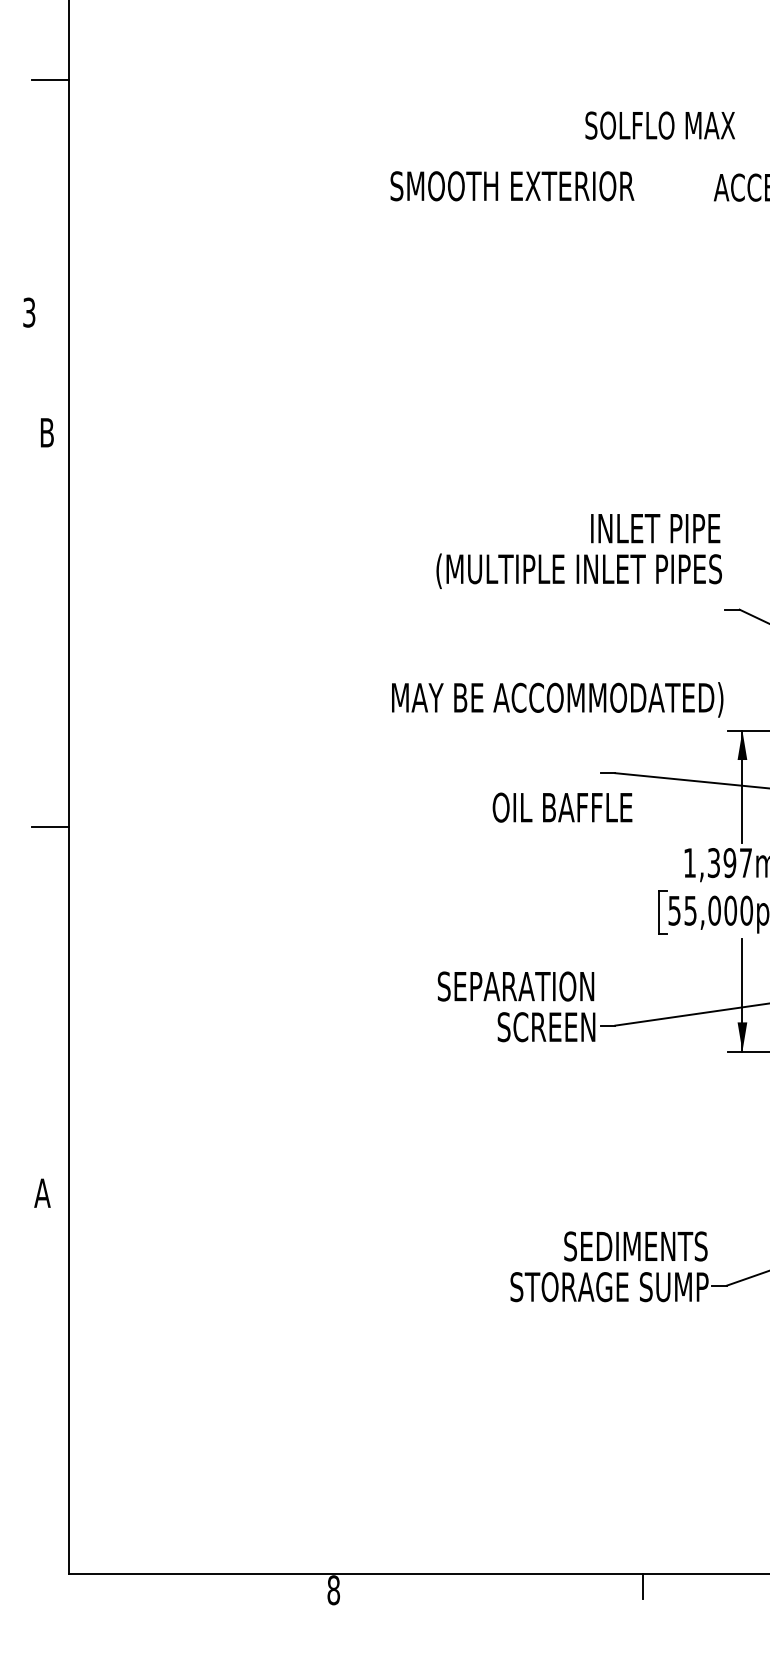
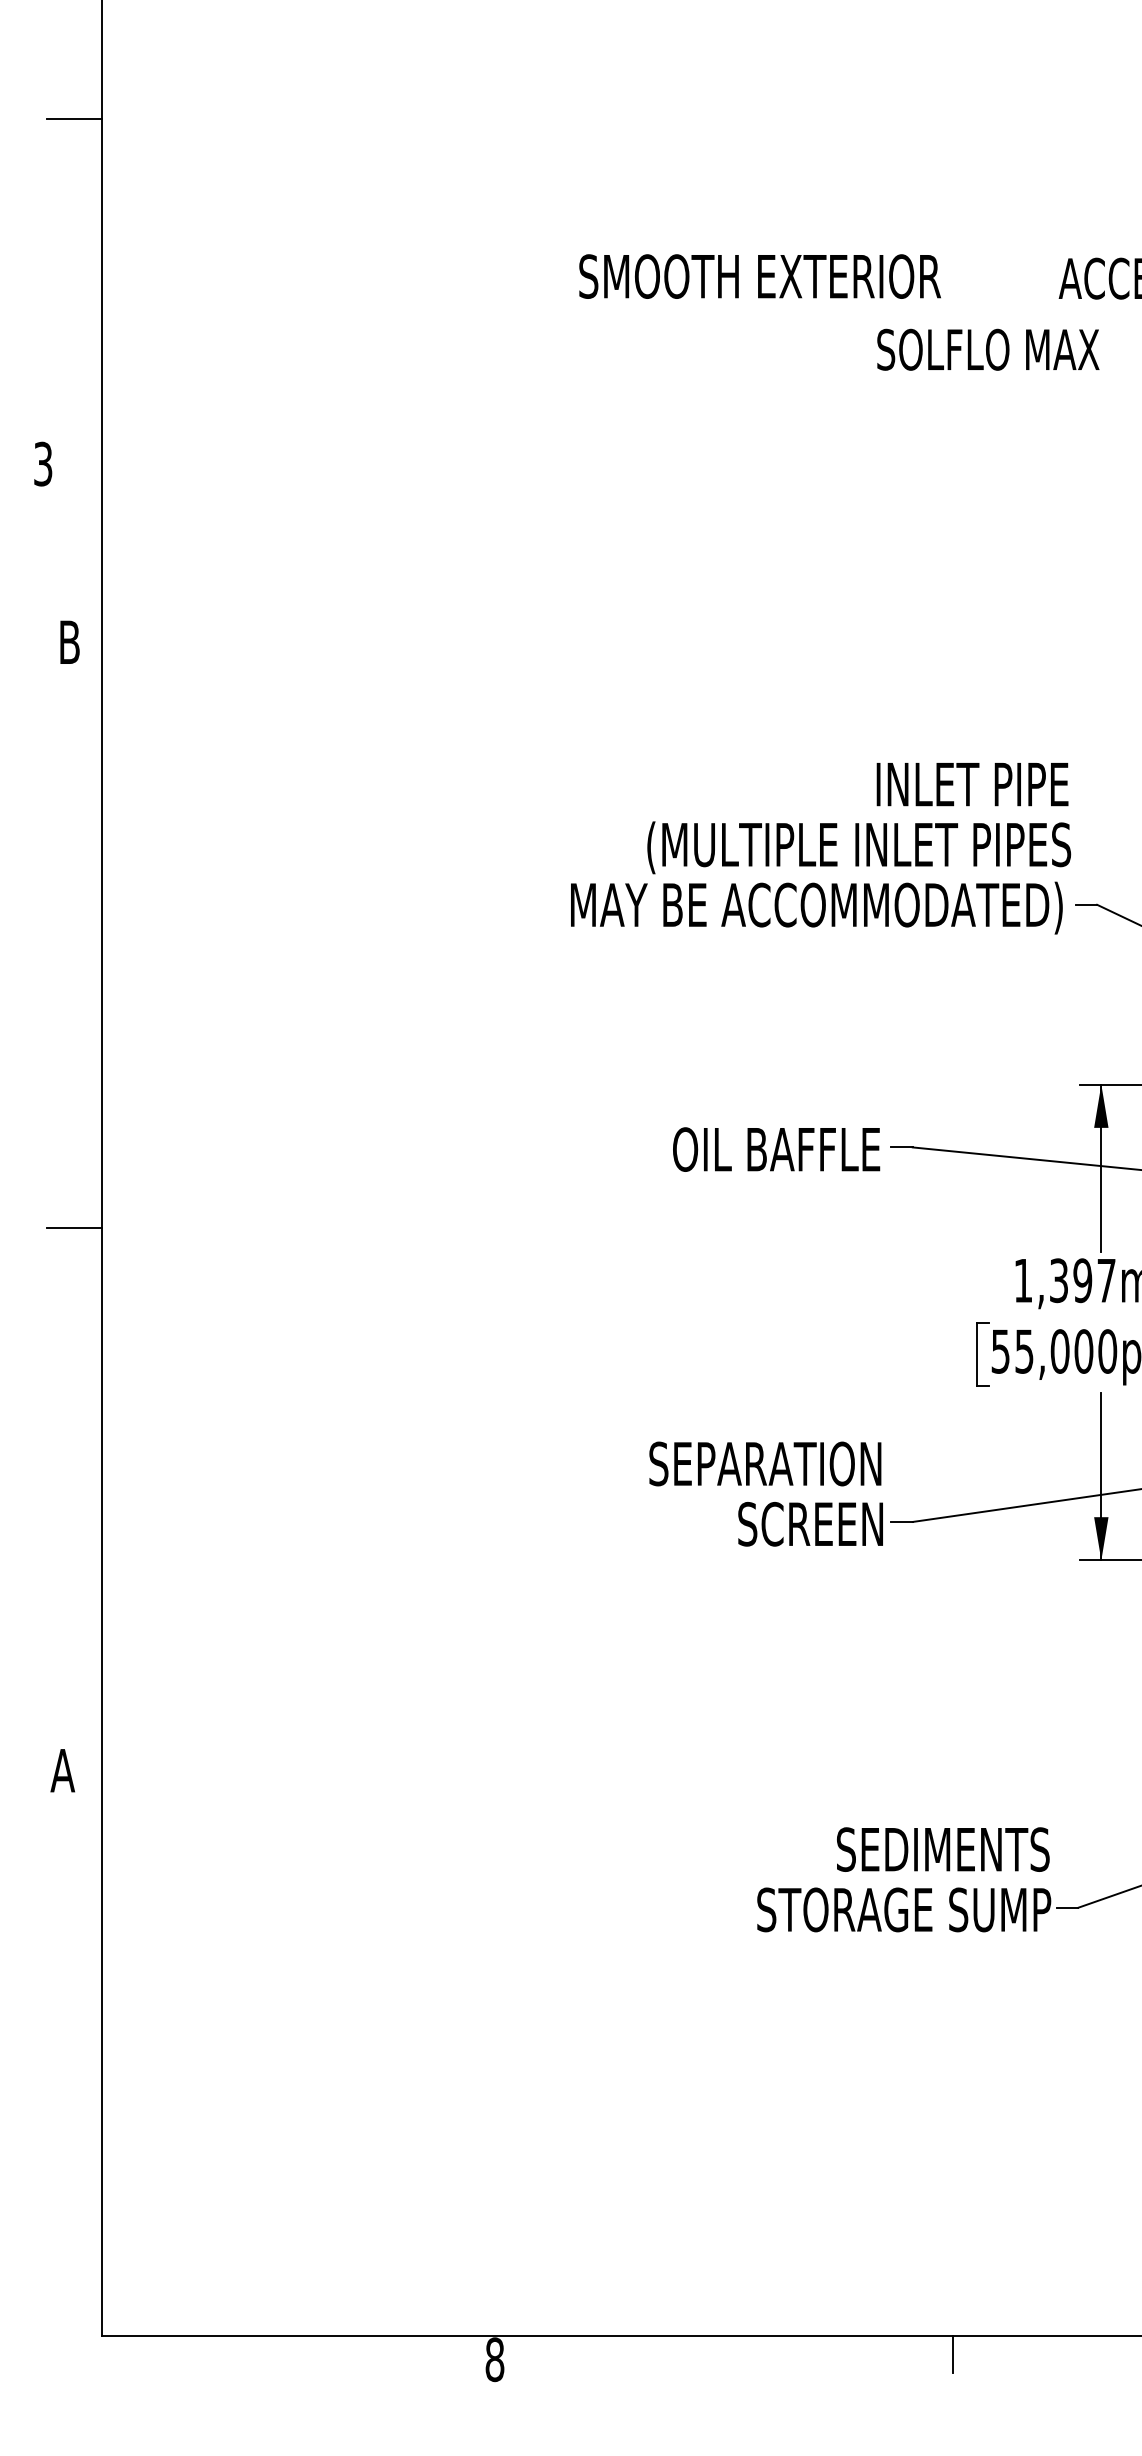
text: (659, 125) -> (987, 349), moved
text: (557, 699) -> (816, 907), moved
text: (562, 807) -> (776, 1149), moved

